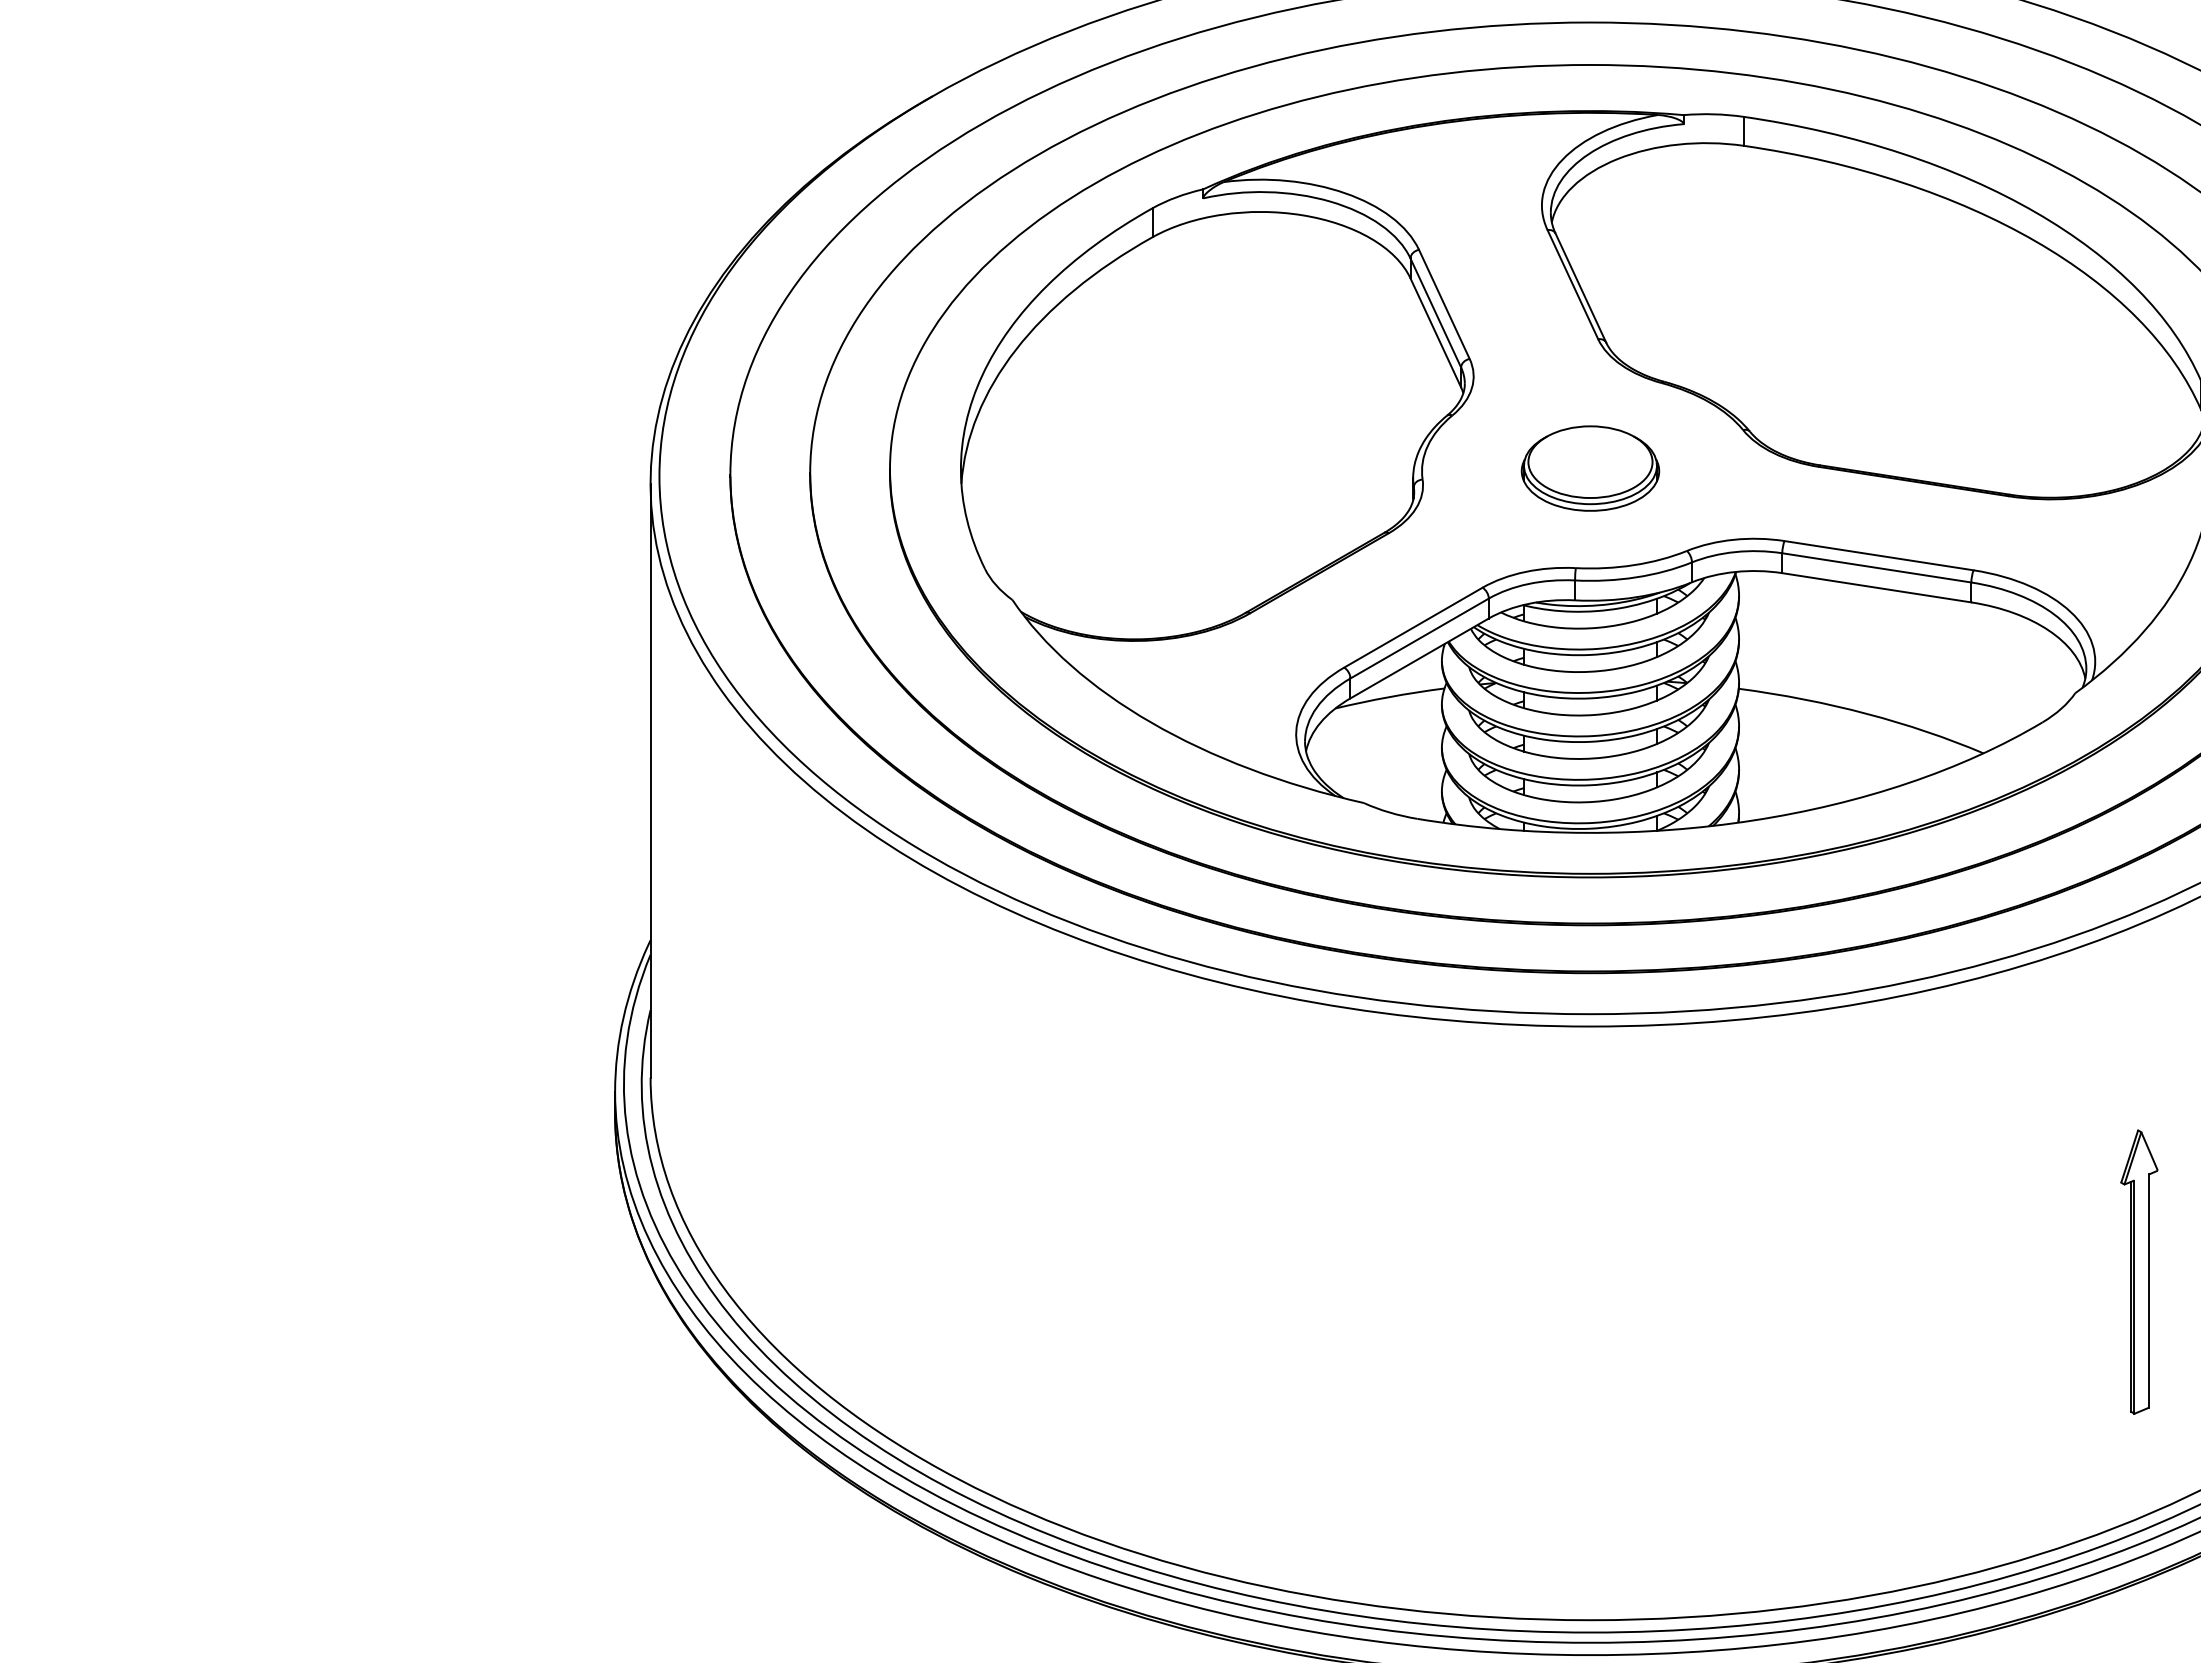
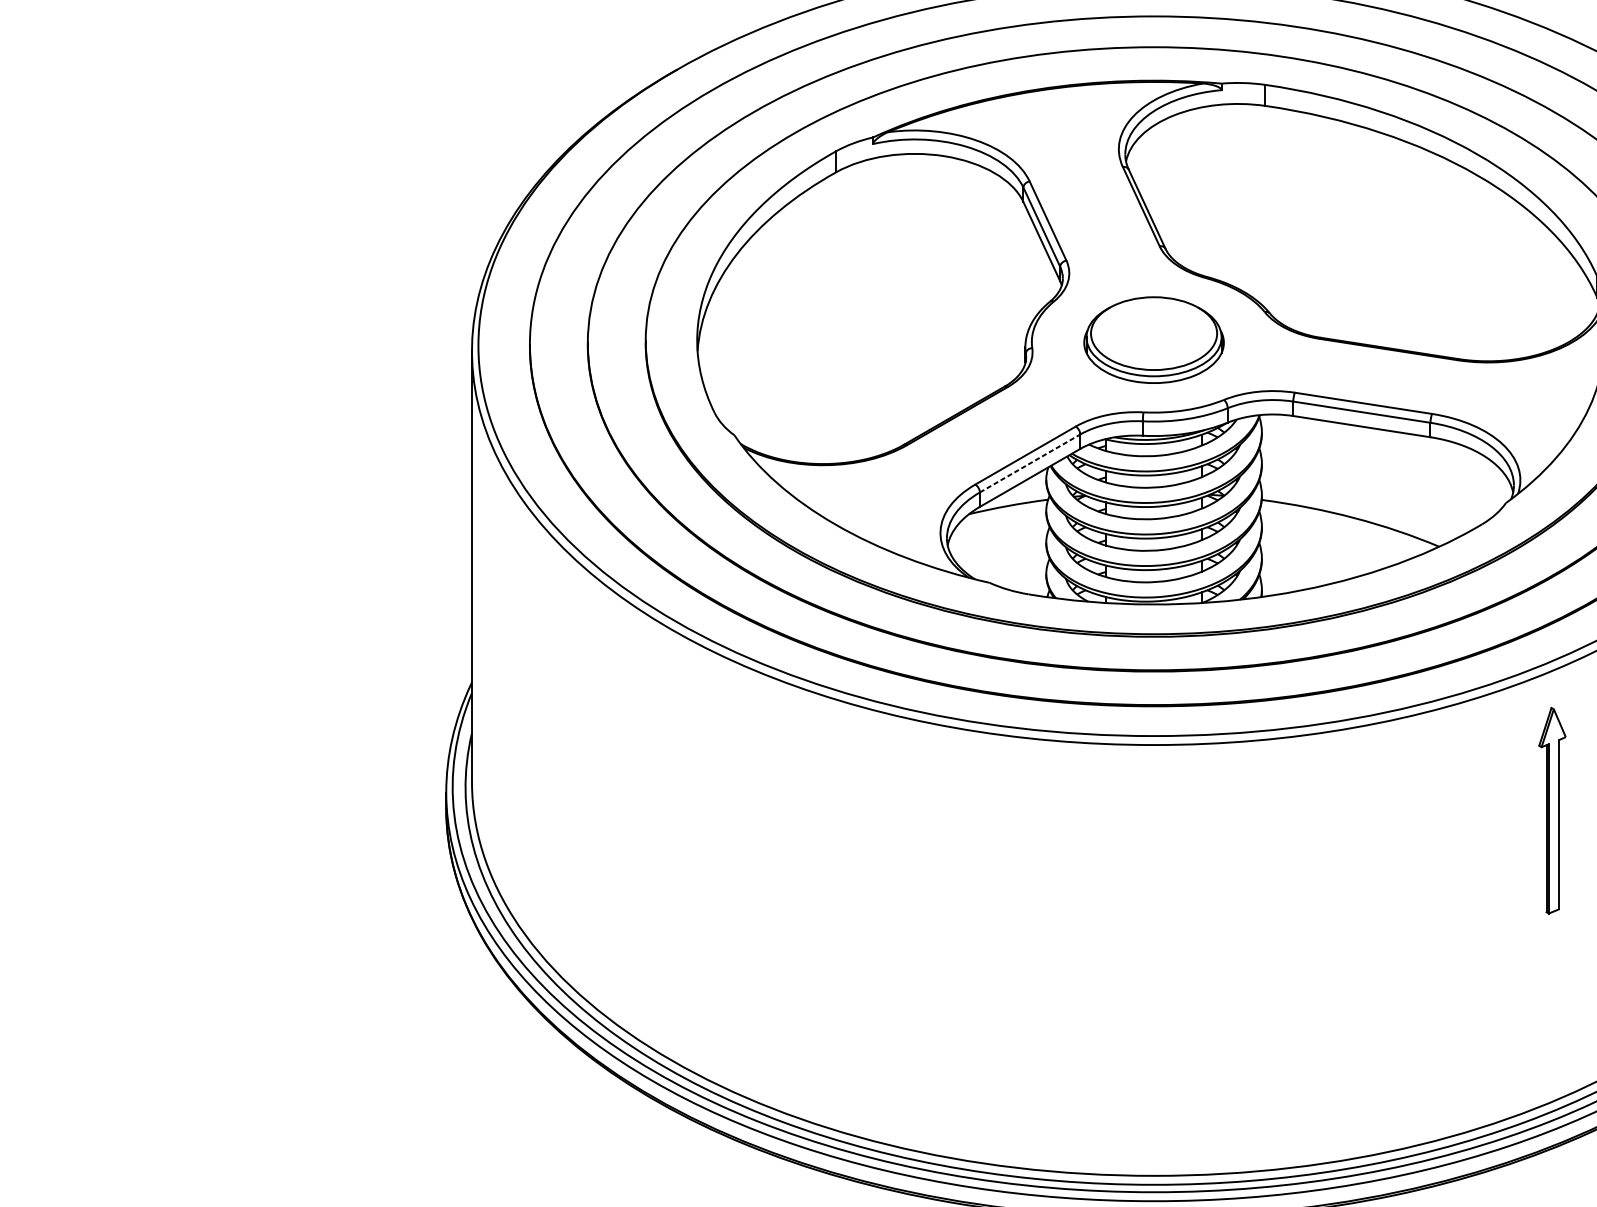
part: (1590, 468) -> (1154, 340), size x1.4
line: (1419, 638) -> (1029, 463), solid -> dashed
part: (2139, 1271) -> (1552, 810), moved

